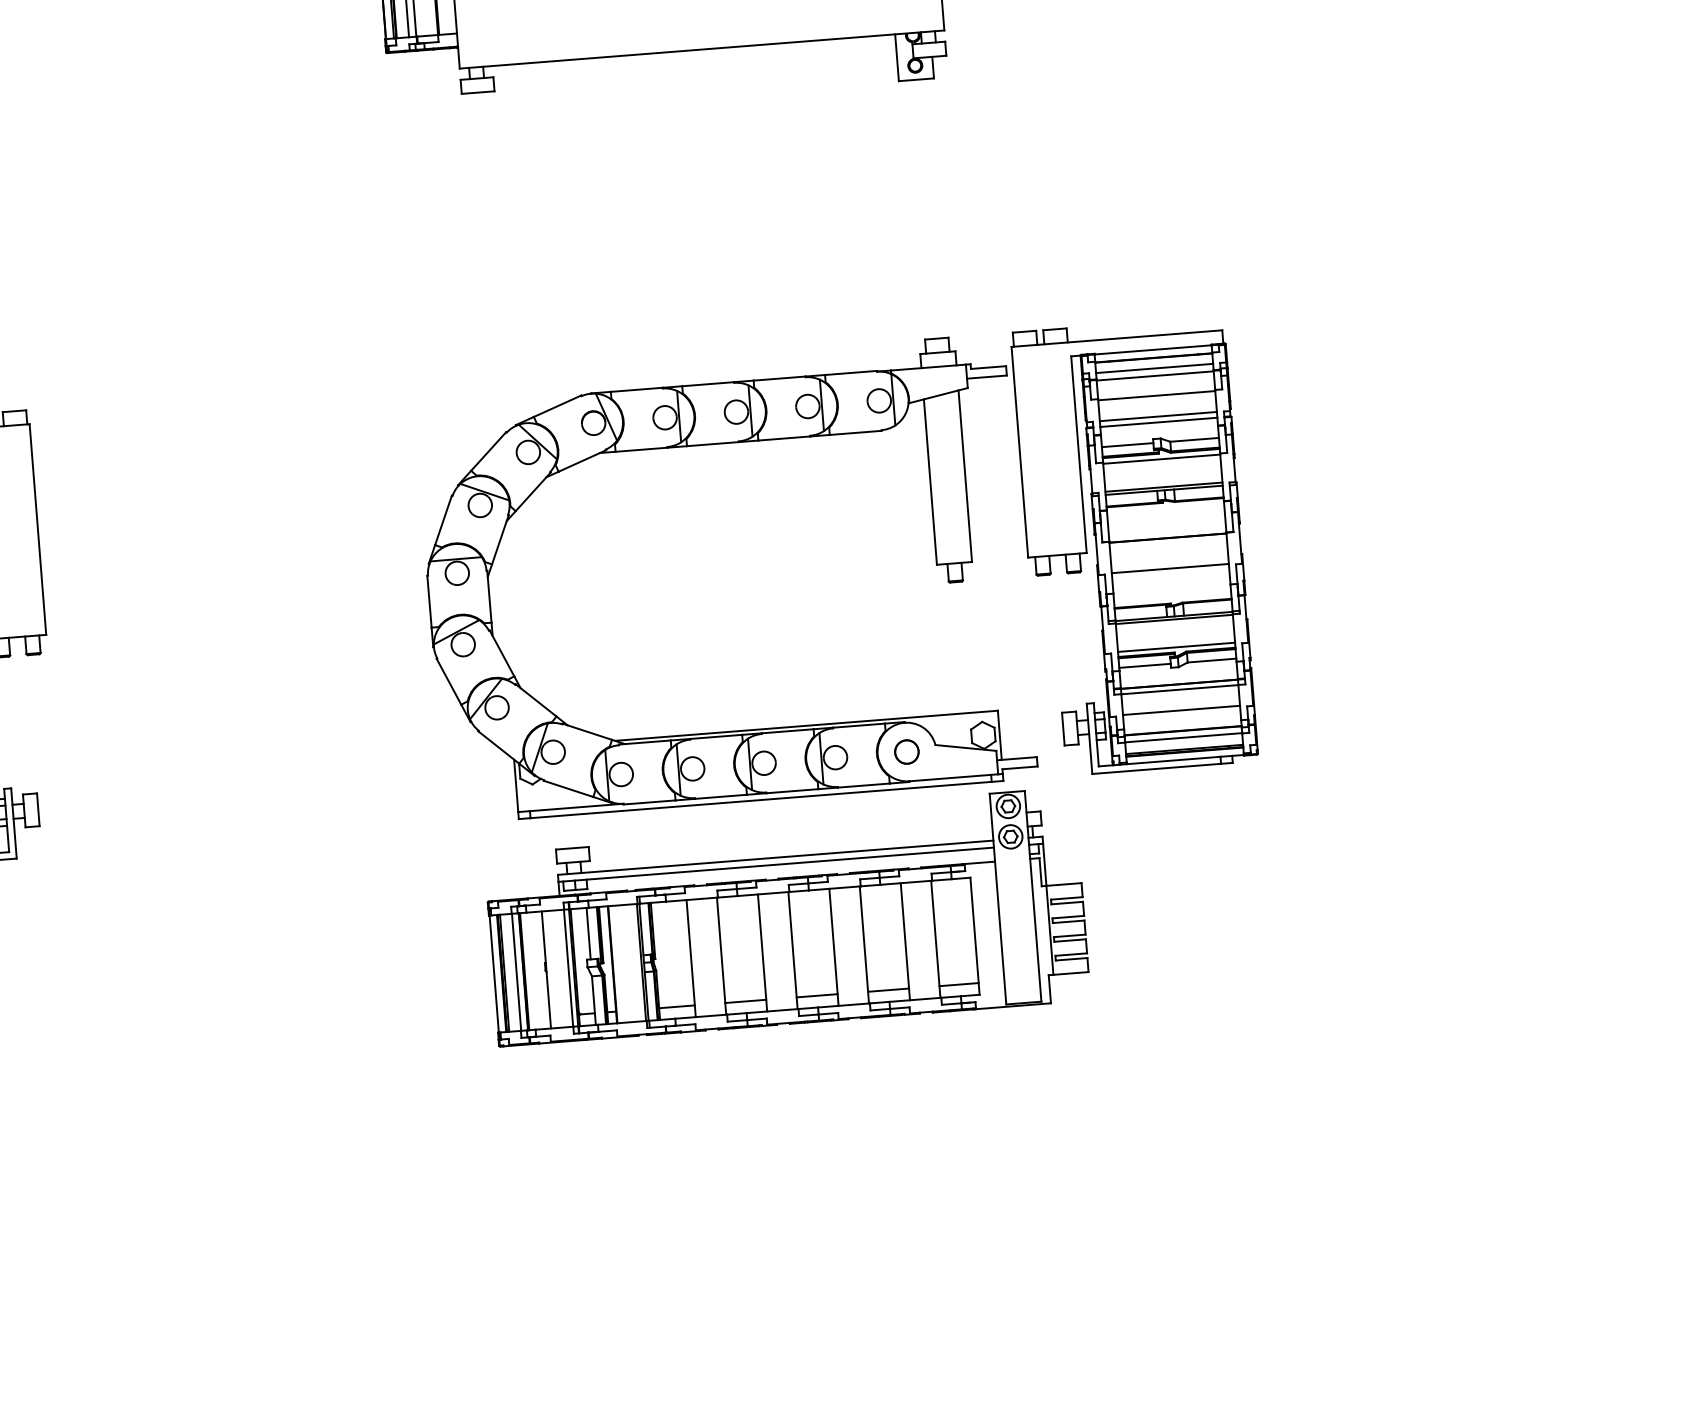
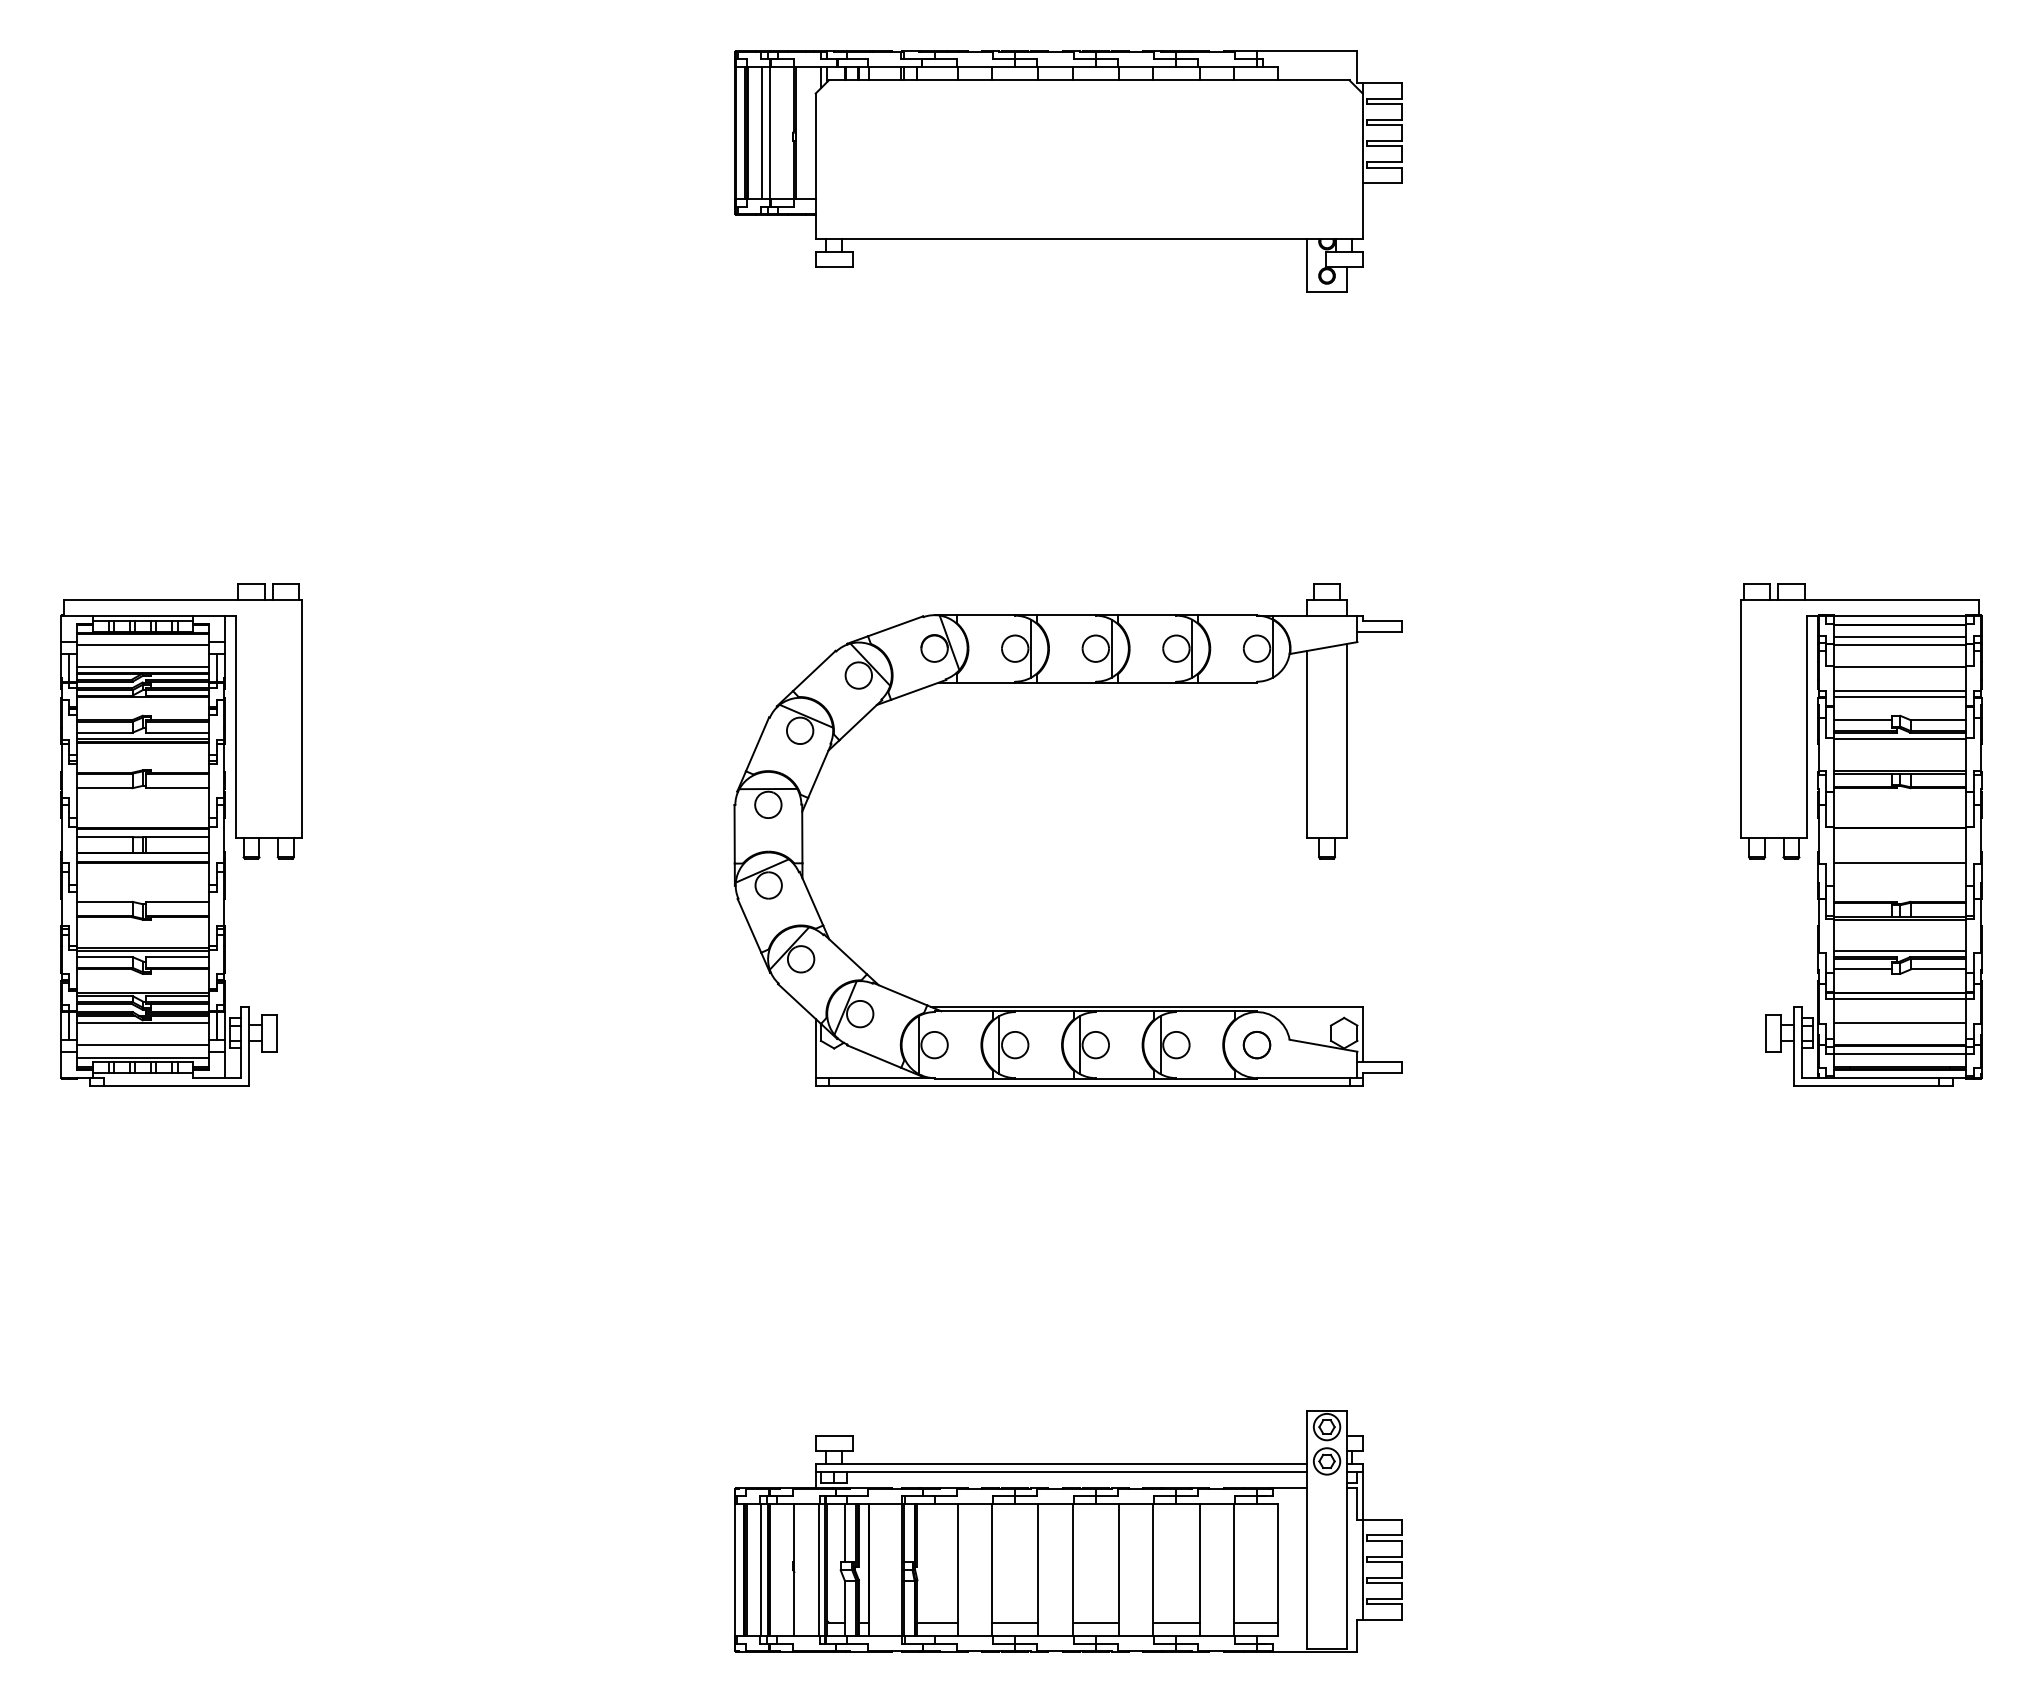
part: (1134, 546) -> (1861, 834), moved
part: (786, 916) -> (1068, 1531), moved

